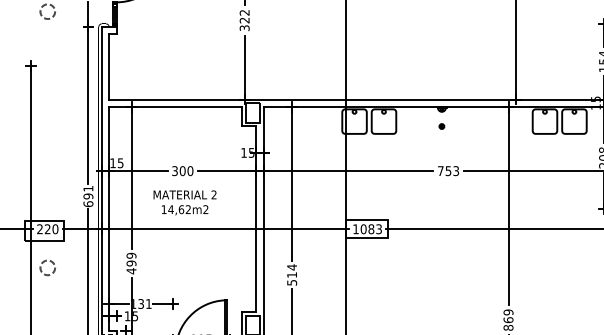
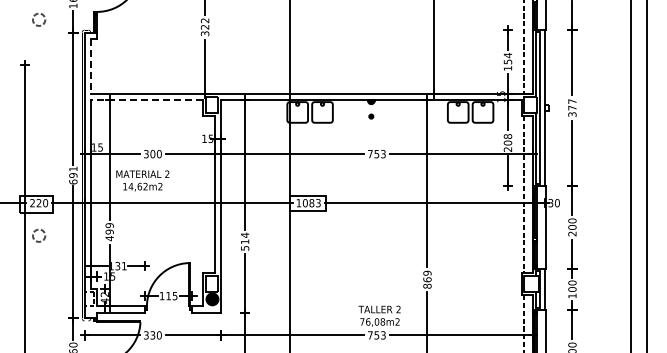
line: (108, 67) -> (90, 66), solid -> dashed
line: (175, 107) -> (146, 100), solid -> dashed
text: (184, 202) -> (142, 180), moved

